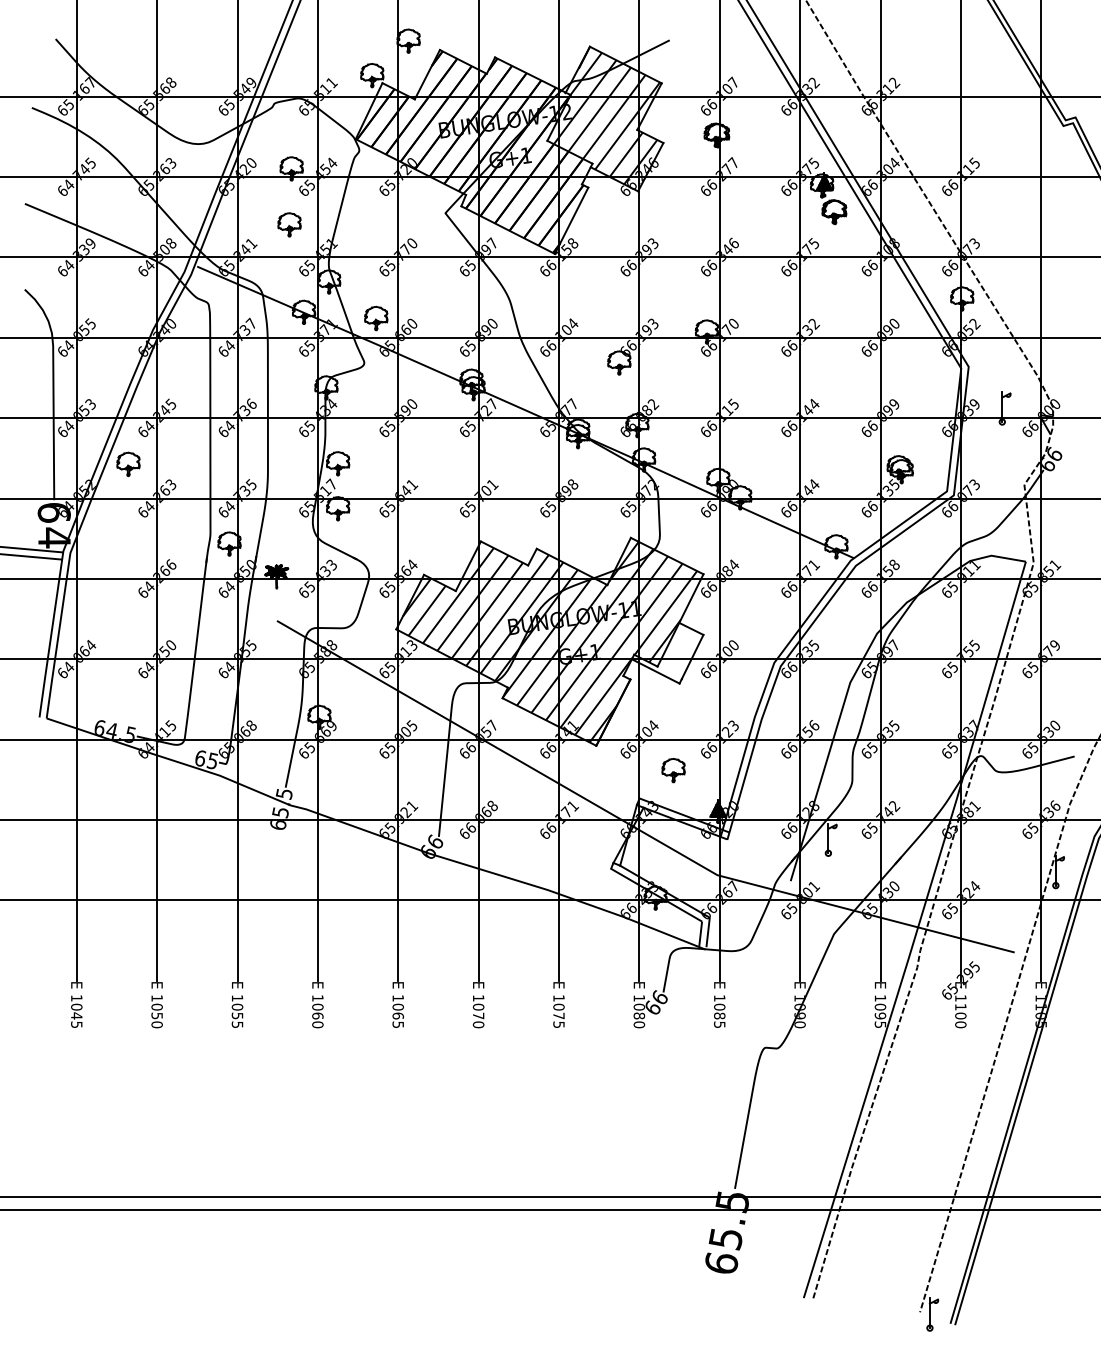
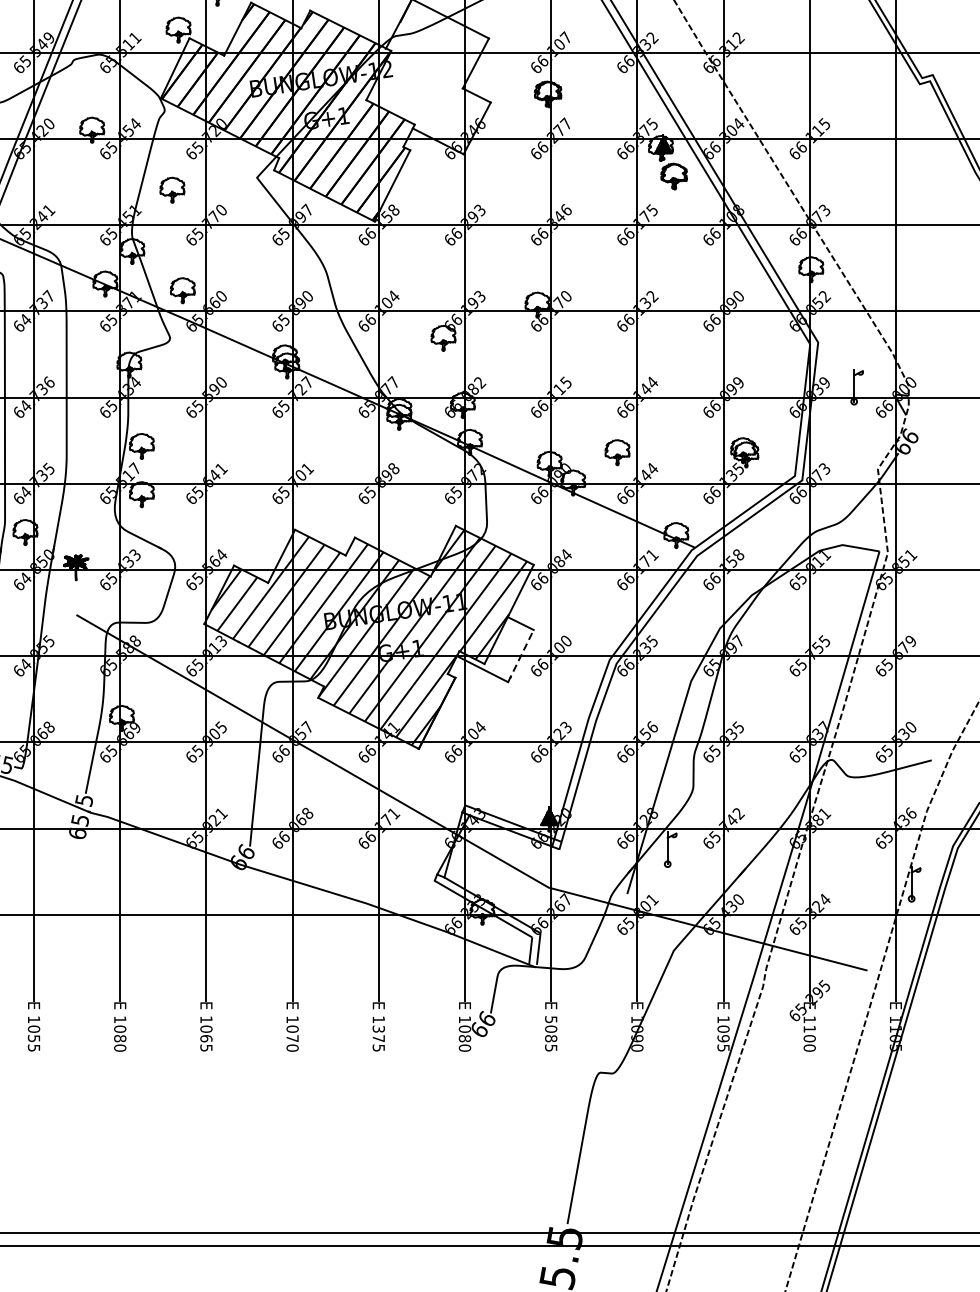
hatch: (606, 118) -> (429, 76), removed
part: (289, 224) -> (172, 189), moved
line: (691, 658) -> (520, 655), solid -> dashed
part: (673, 770) -> (617, 452), moved
text: (719, 998) -> (550, 1019), 1085 -> 5085
text: (558, 1006) -> (378, 1028), 1075 -> 1375
text: (317, 1015) -> (119, 1038), 1060 -> 1080

